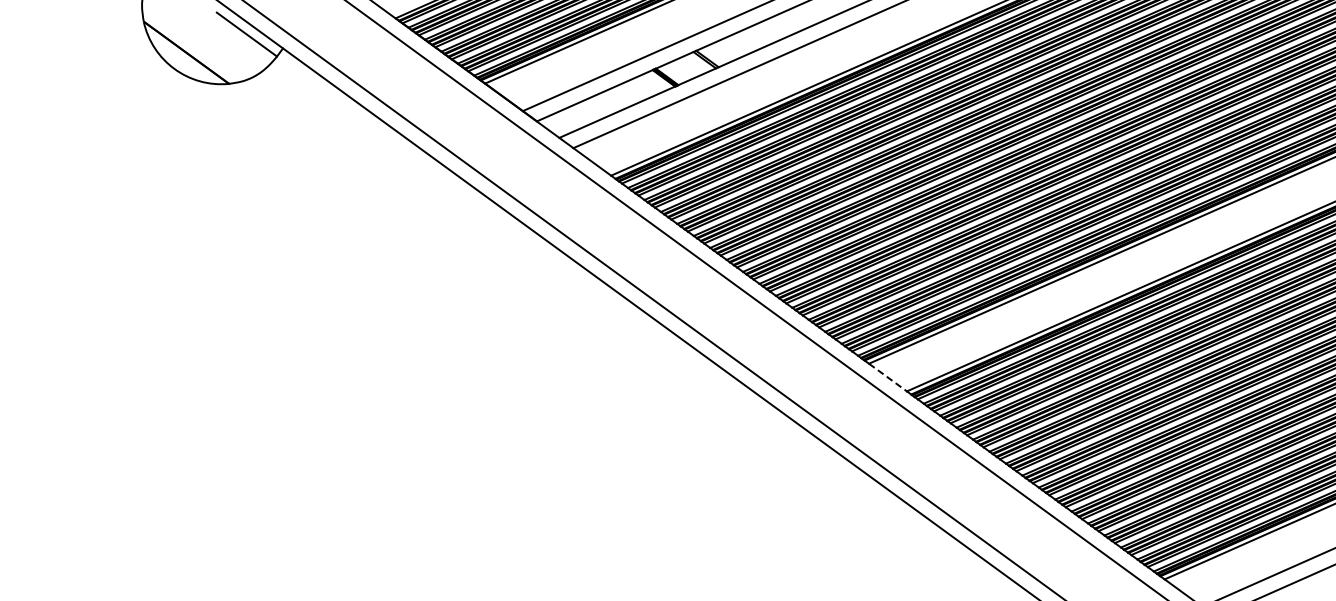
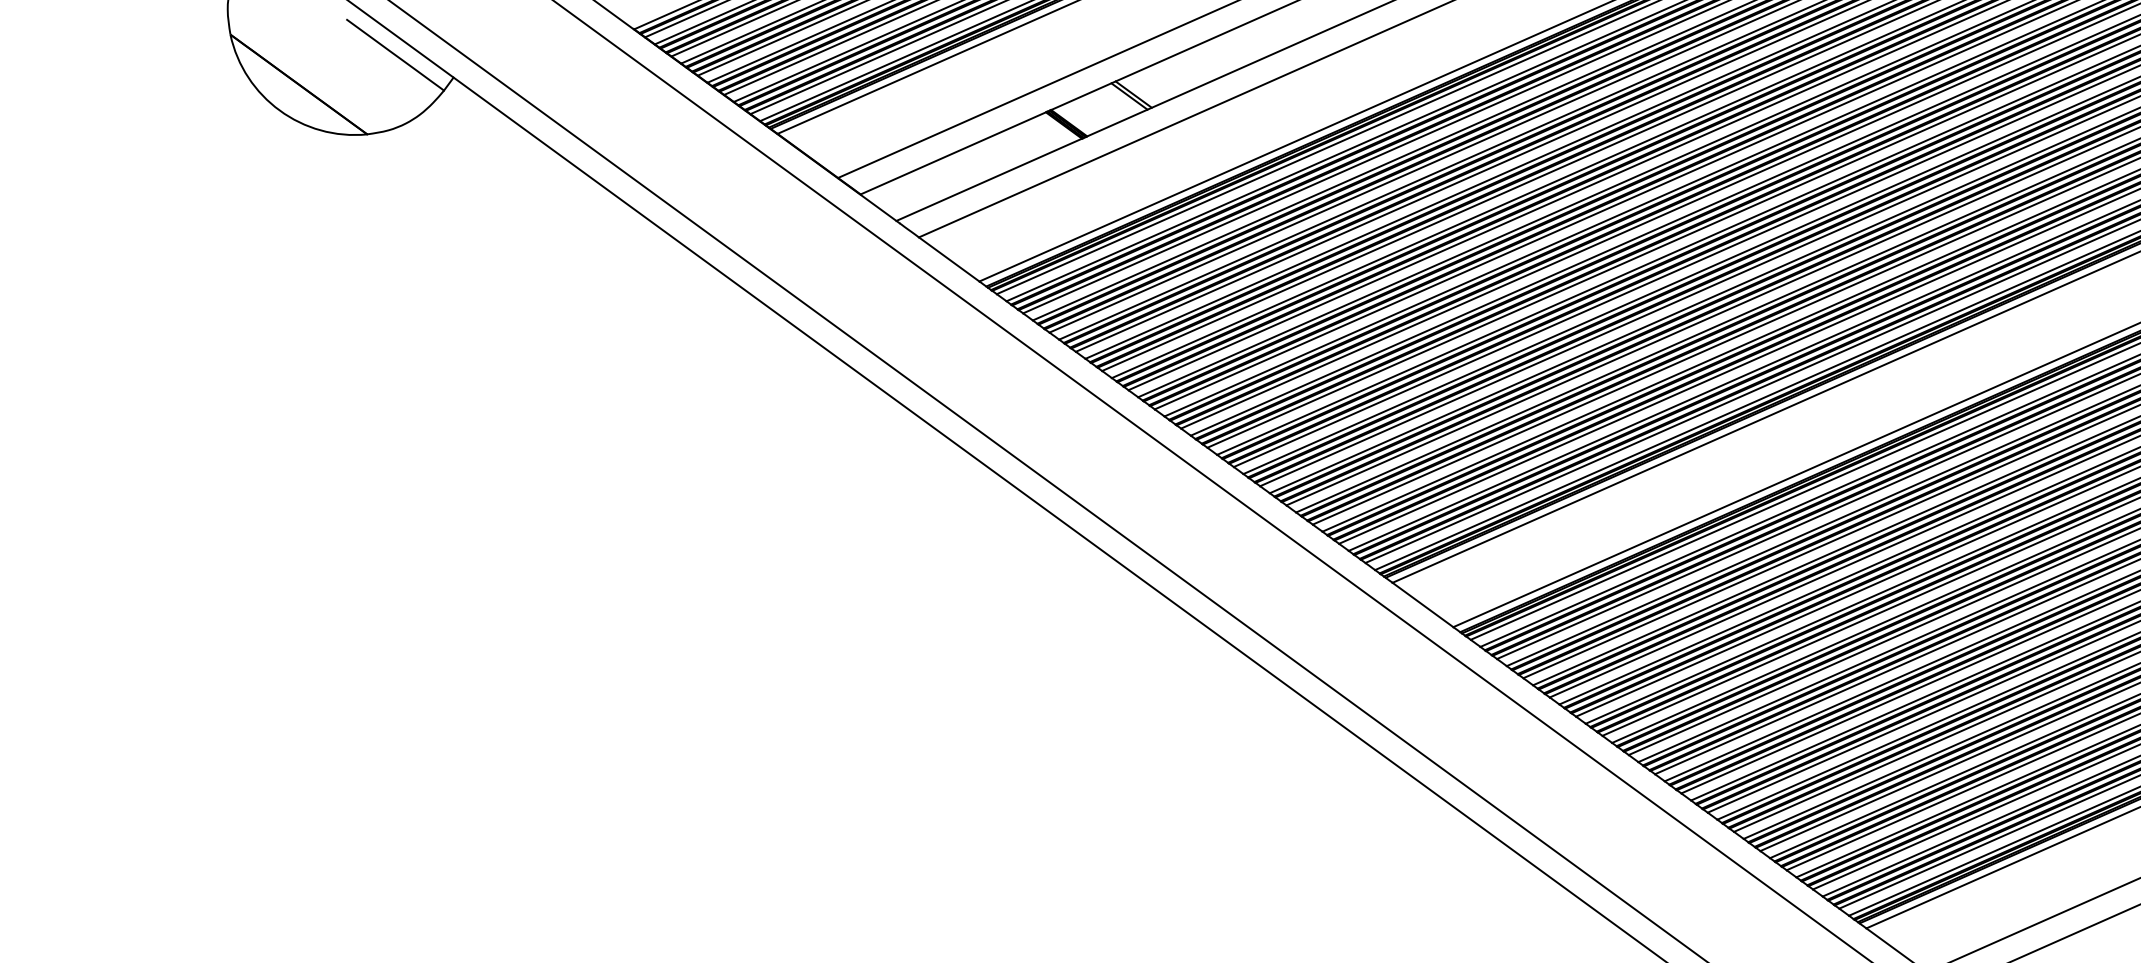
line: (888, 377) -> (1423, 604), dashed -> solid

